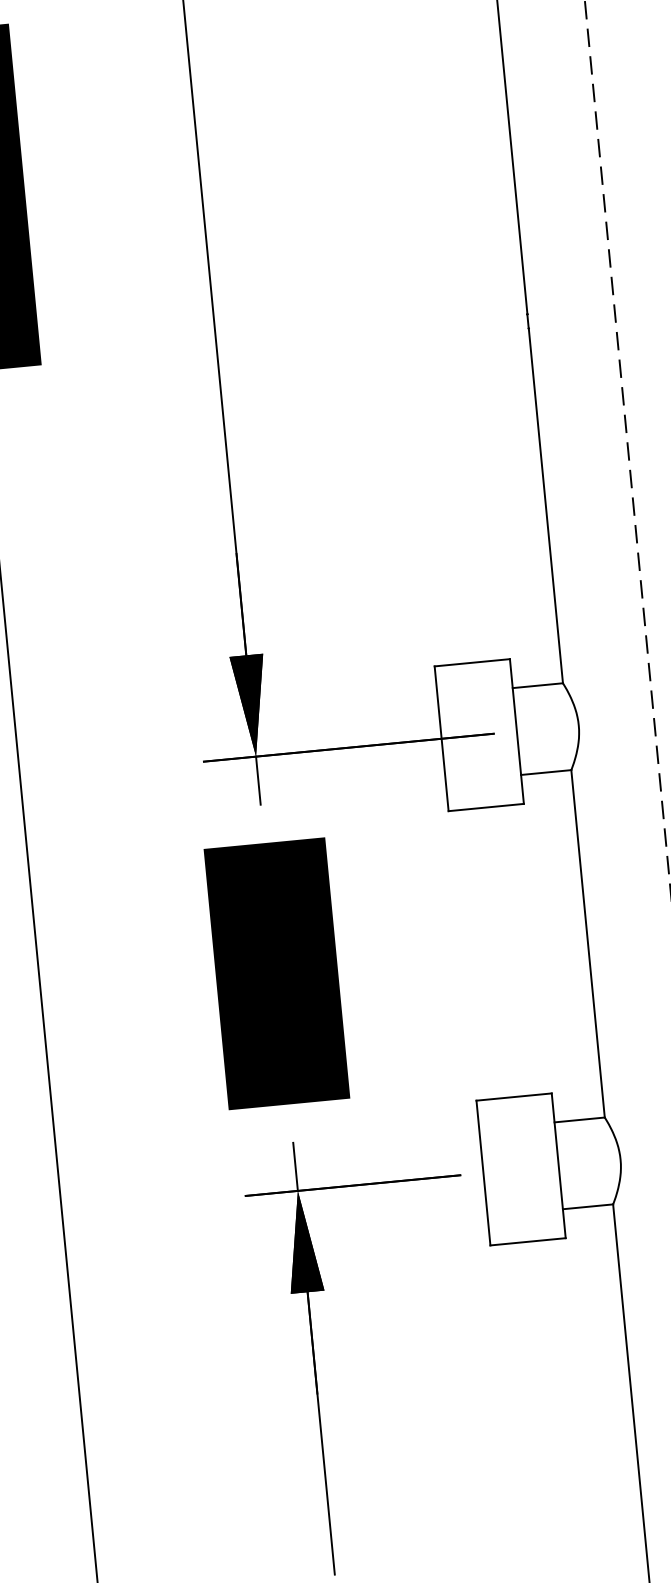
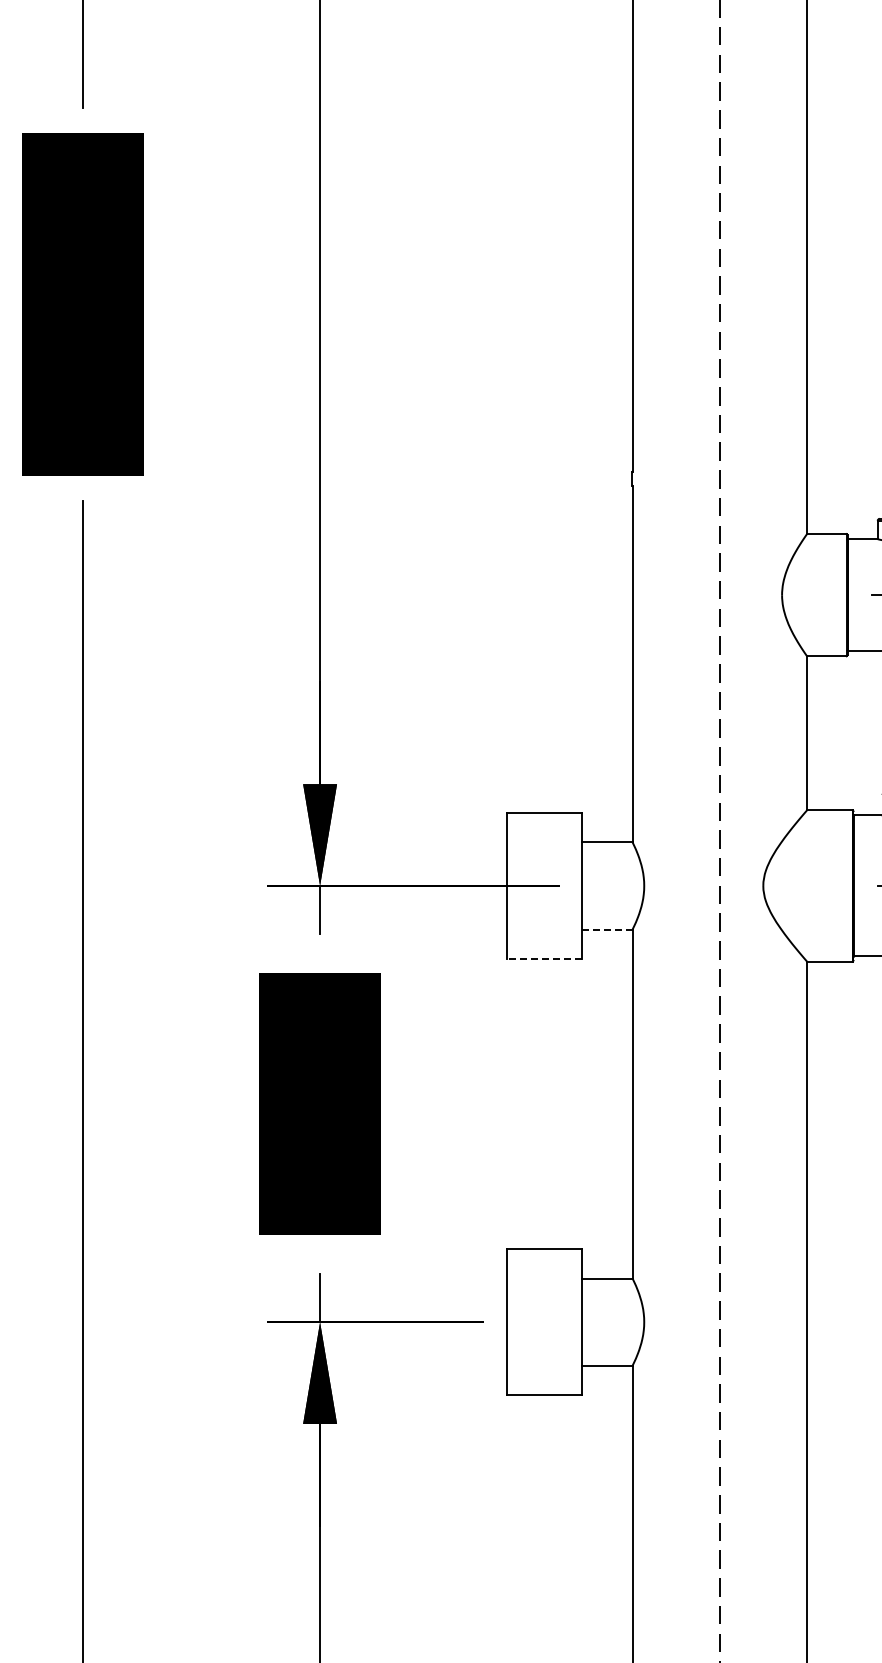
line: (545, 772) -> (606, 929), solid -> dashed
line: (486, 807) -> (544, 958), solid -> dashed

